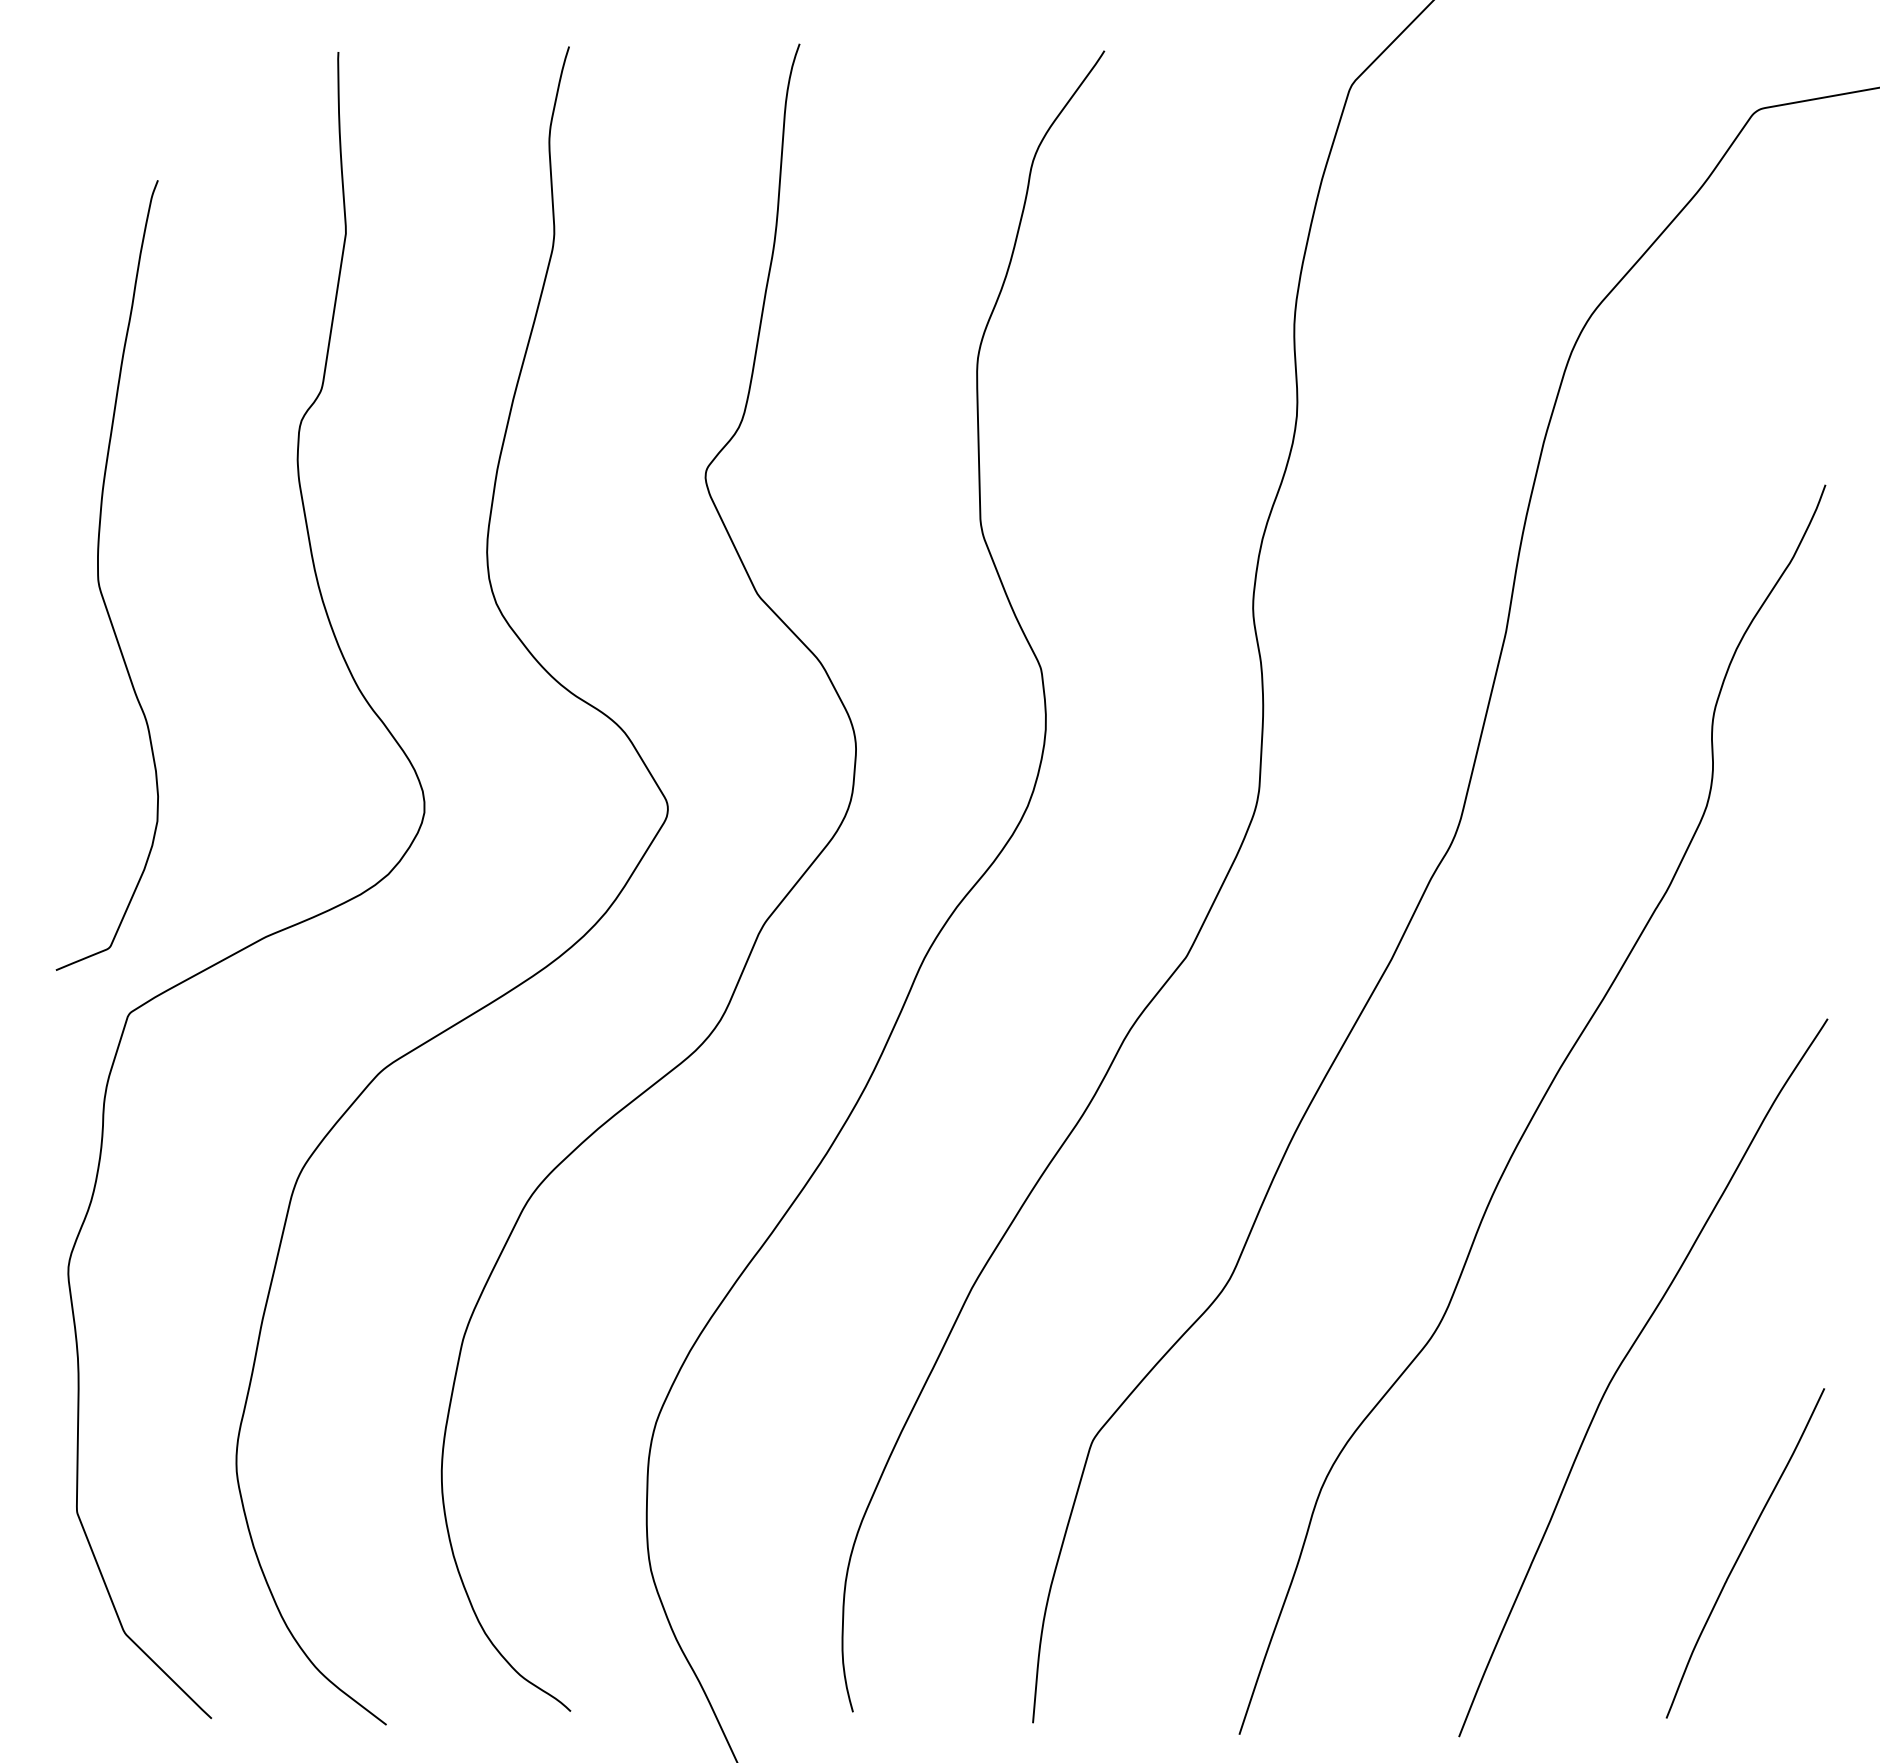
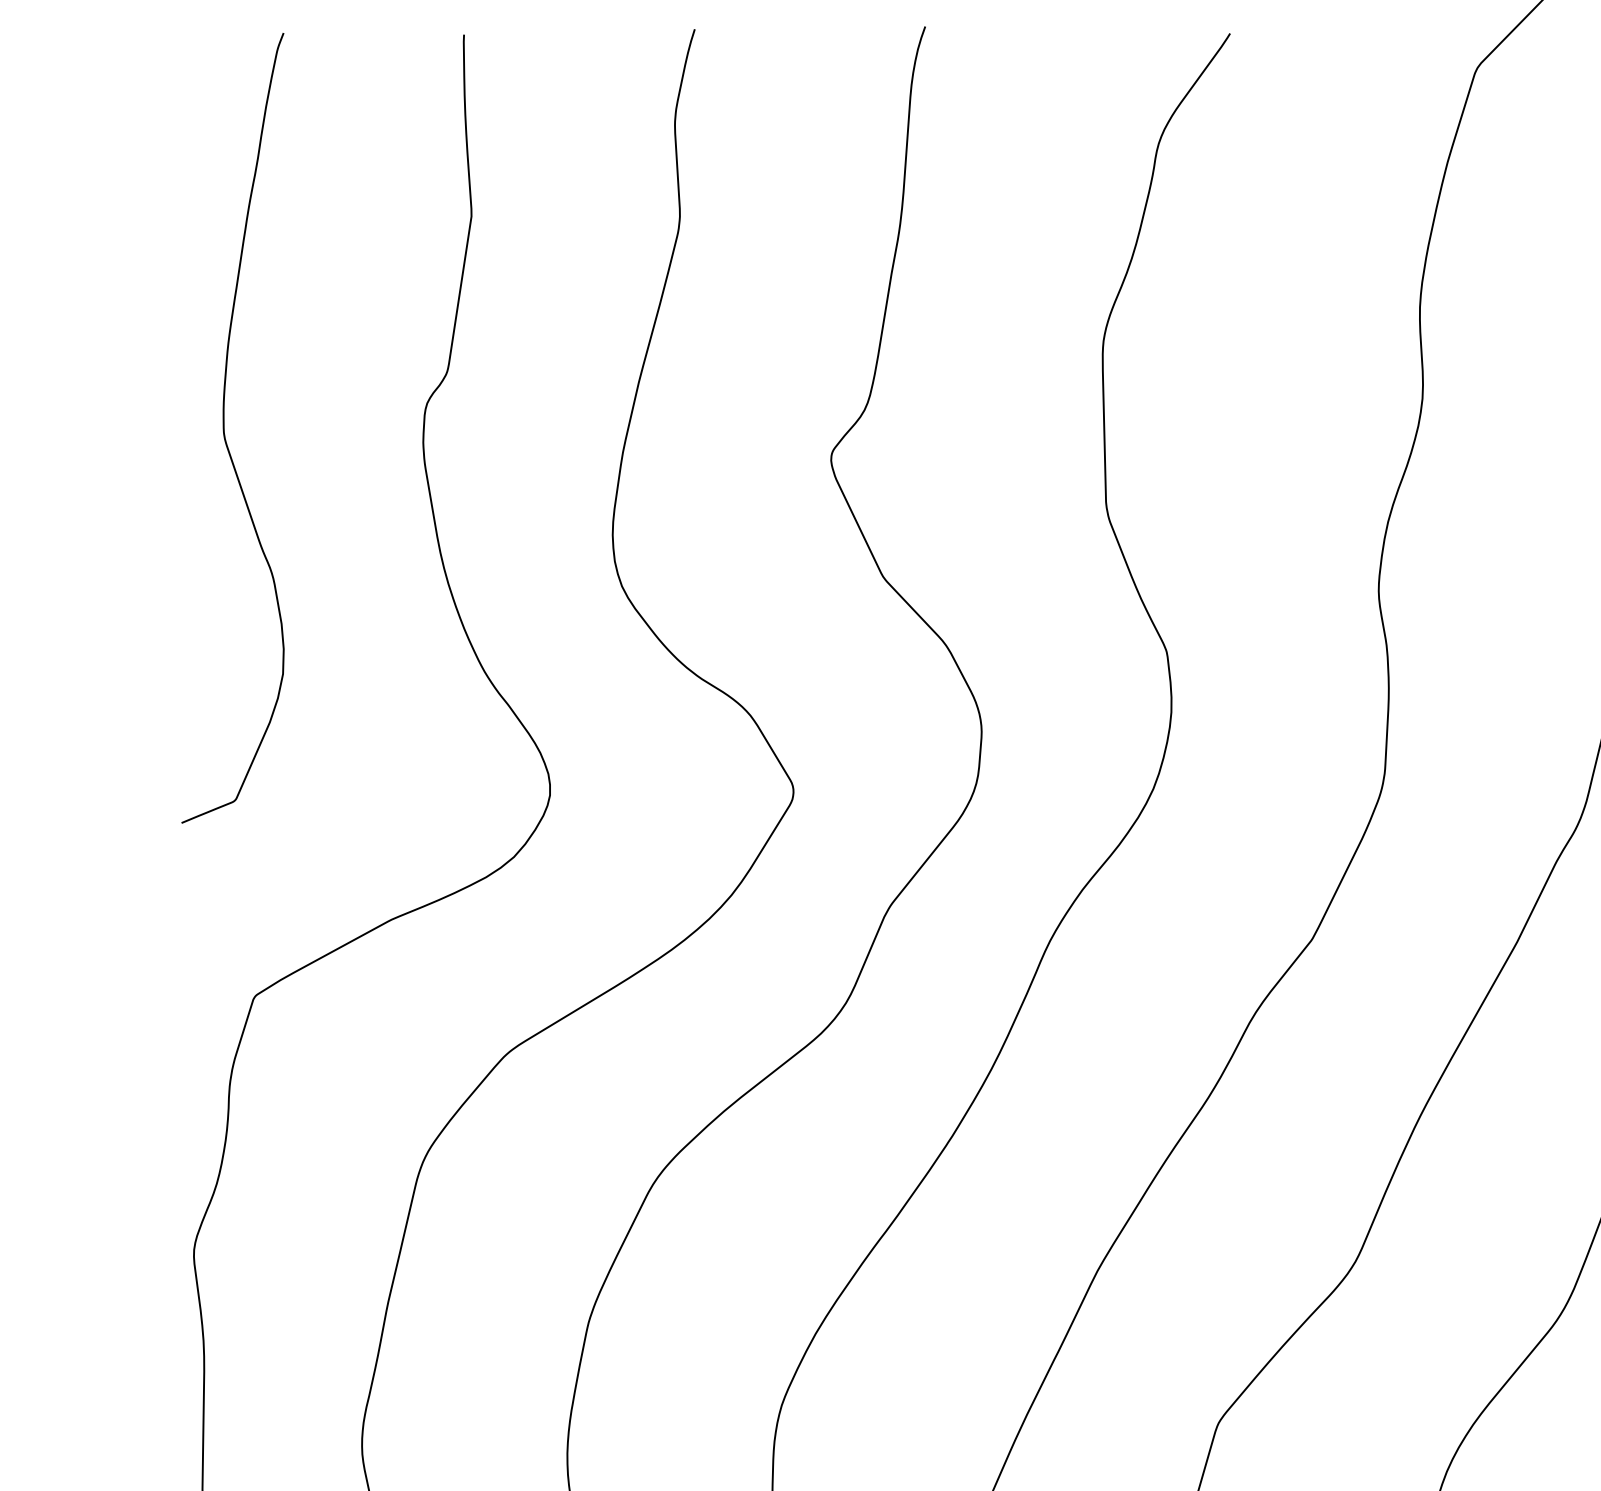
curve: (99, 577) -> (225, 430), moved

